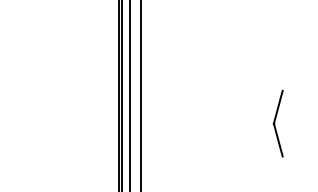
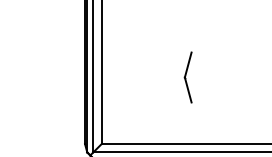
part: (277, 123) -> (187, 77), moved

